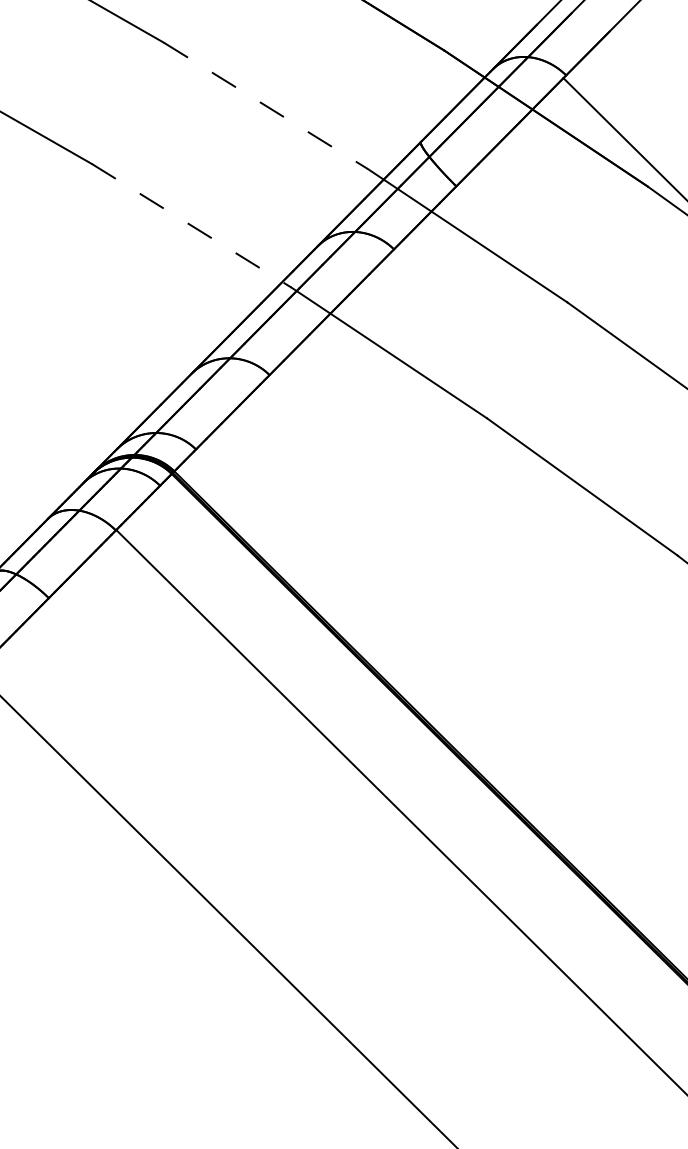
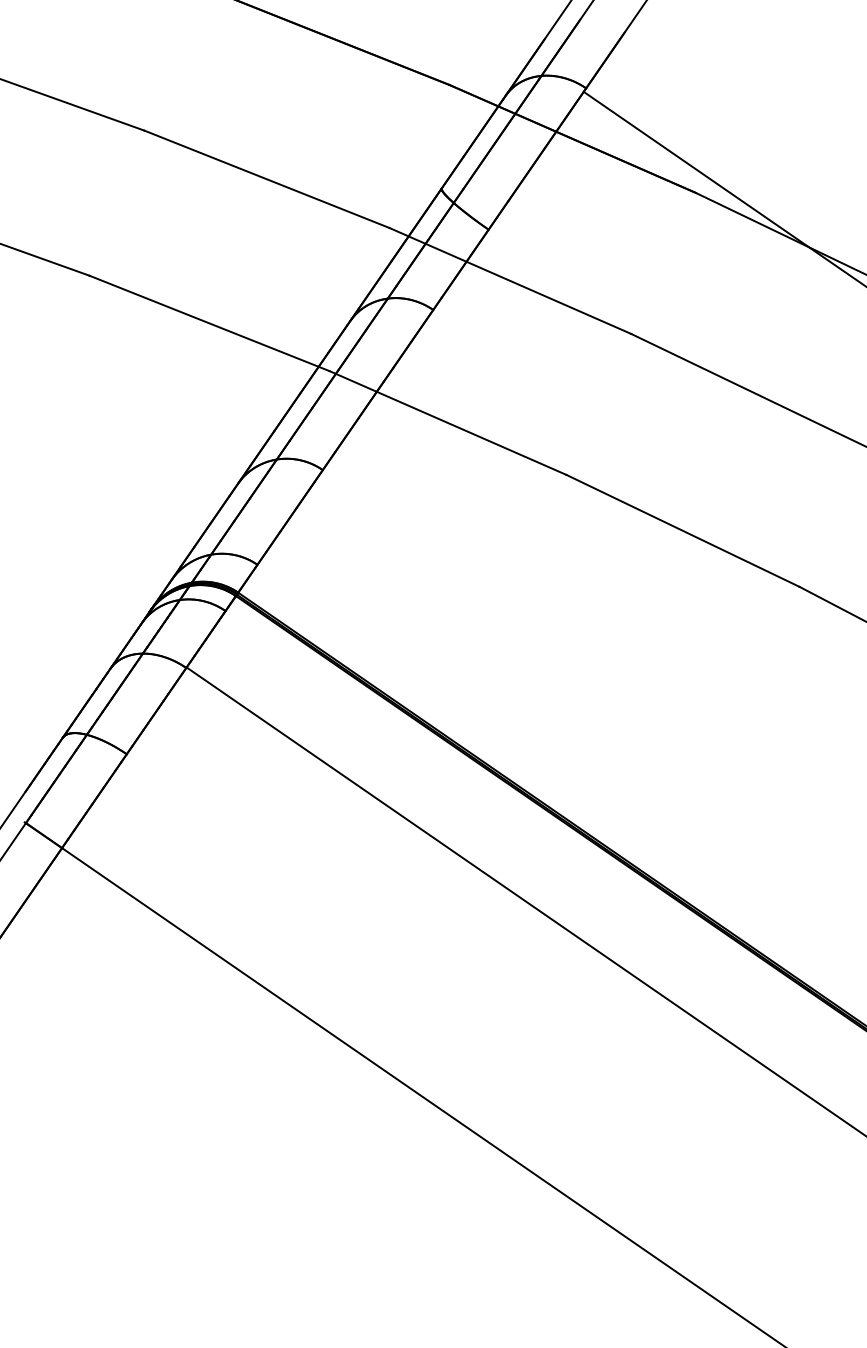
line: (265, 106) -> (266, 179), dashed -> solid
line: (192, 225) -> (210, 323), dashed -> solid

